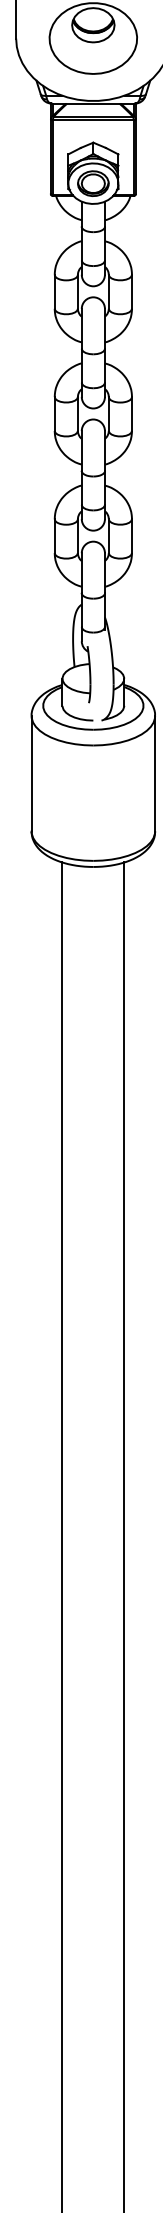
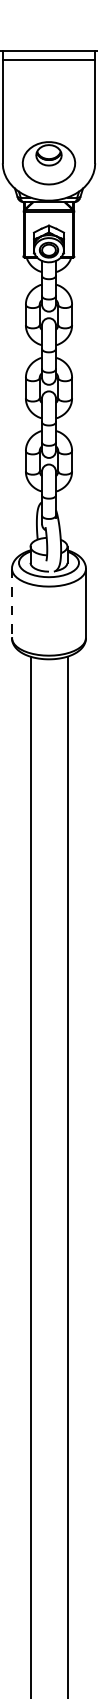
line: (32, 773) -> (12, 603), solid -> dashed

